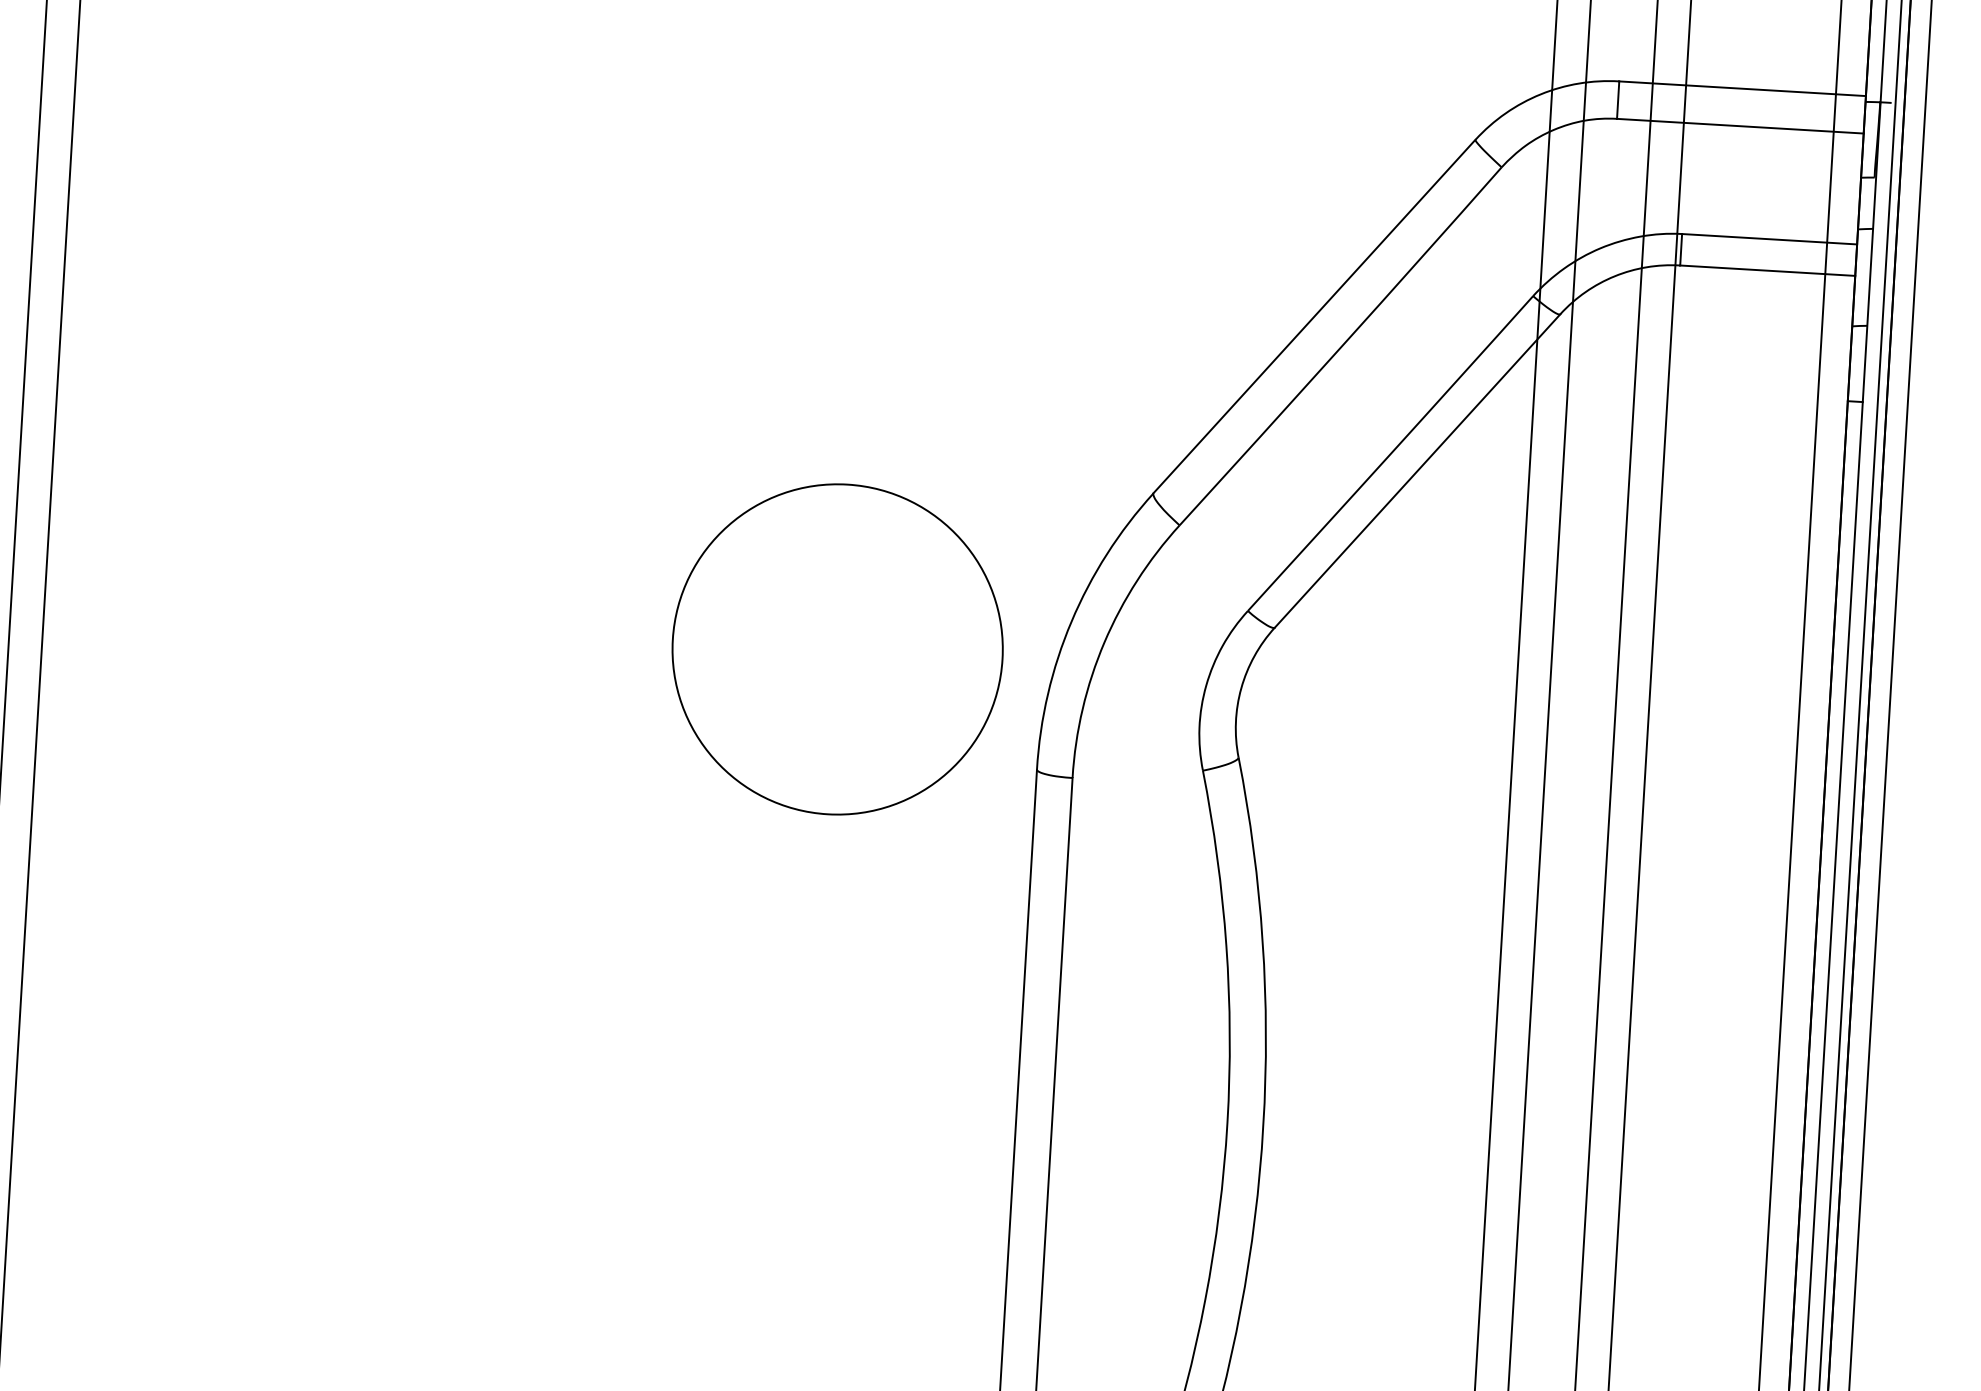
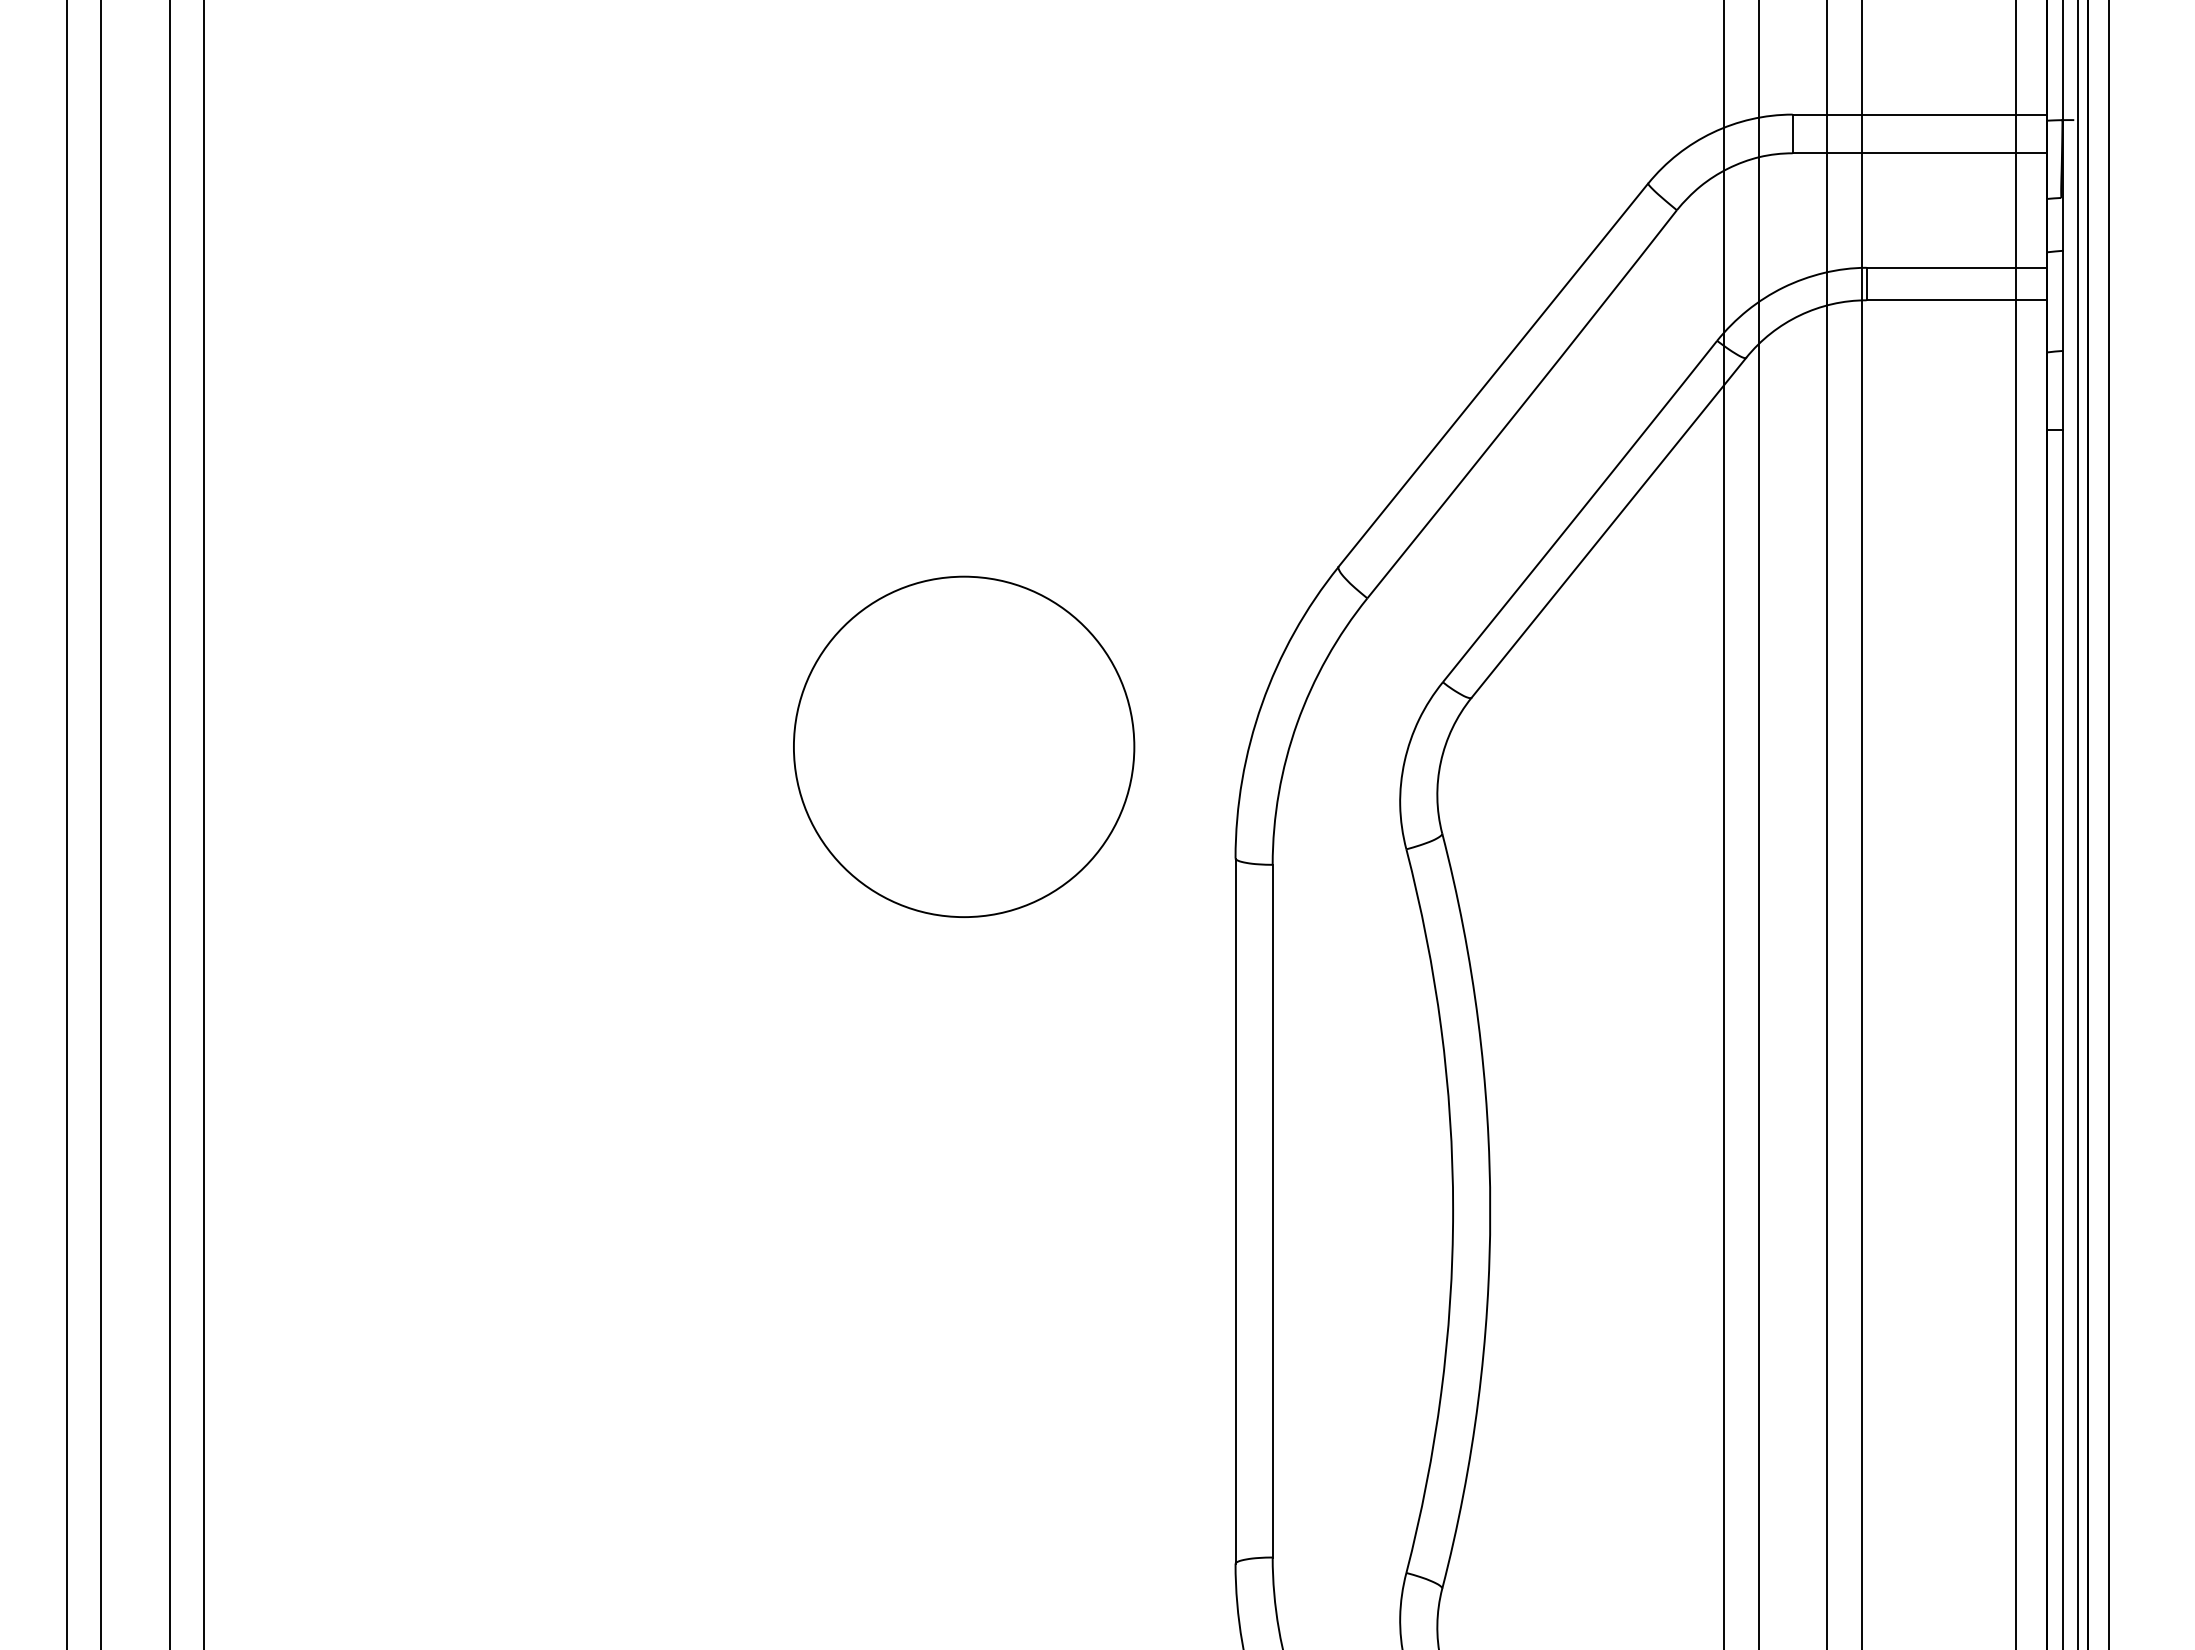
circle: (838, 649) -> (964, 746), moved

